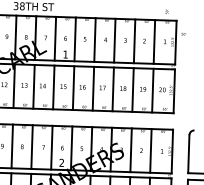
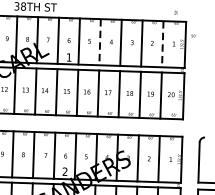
line: (94, 40) -> (99, 42), solid -> dashed
line: (154, 41) -> (162, 43), solid -> dashed

